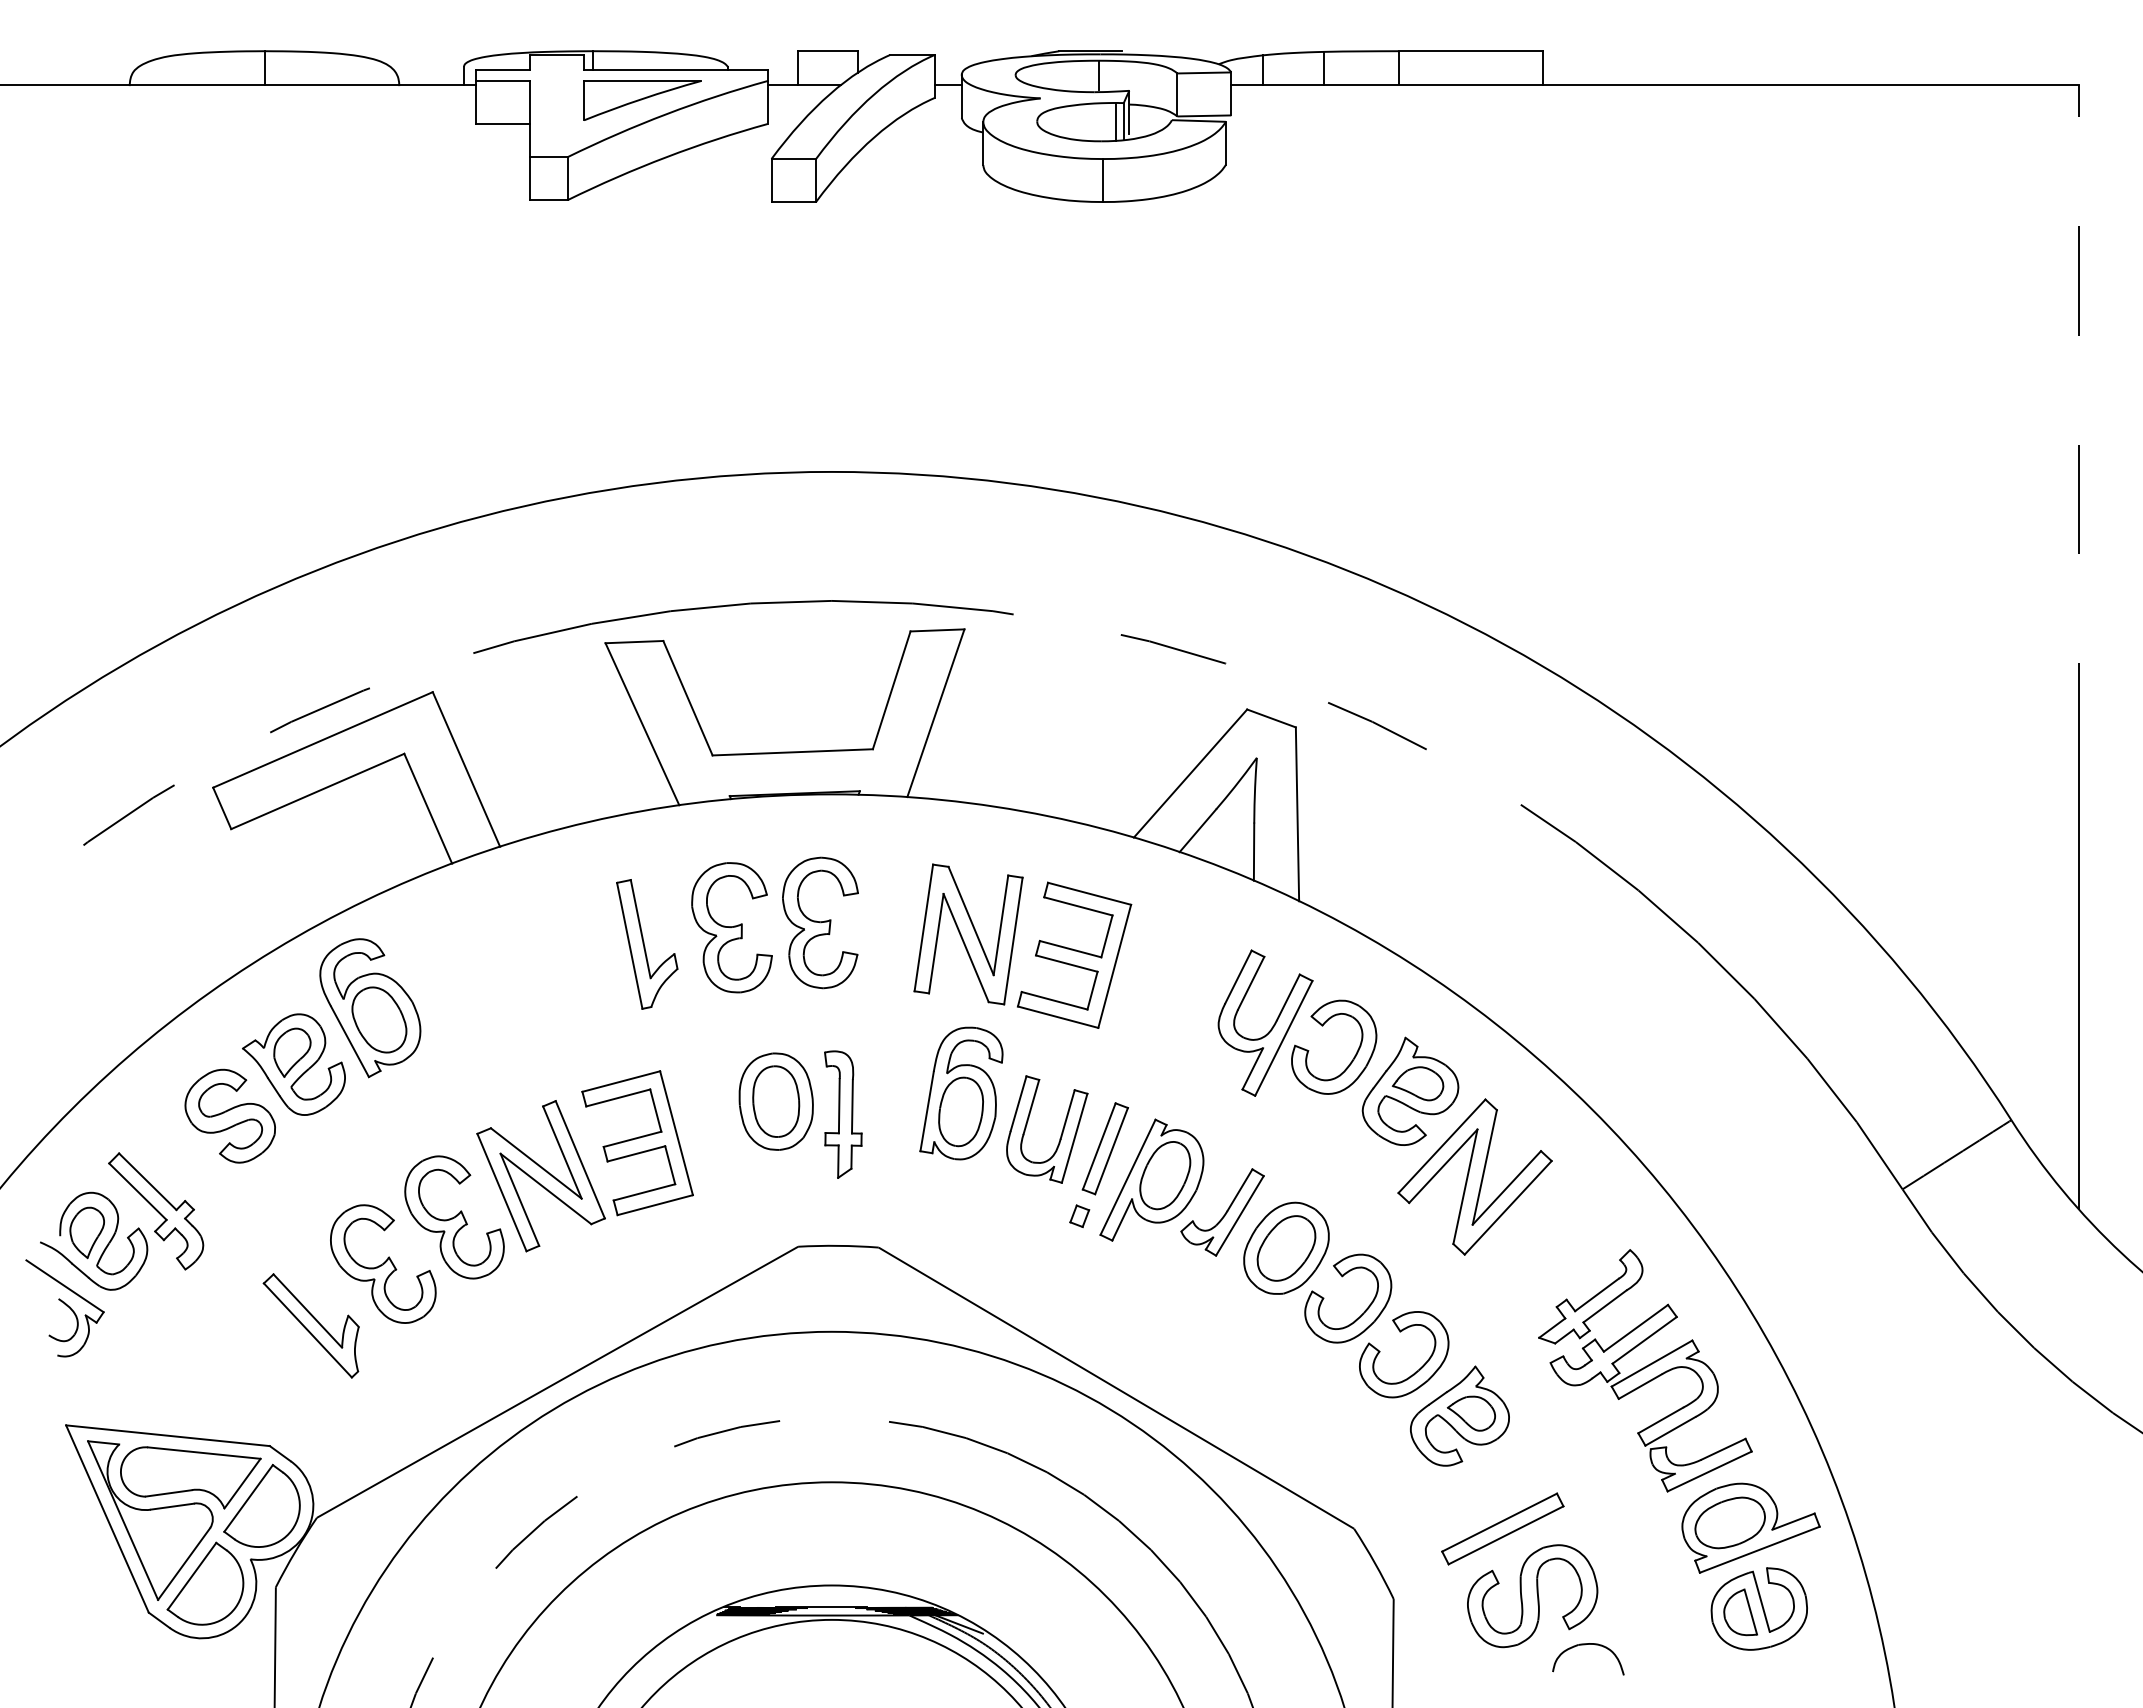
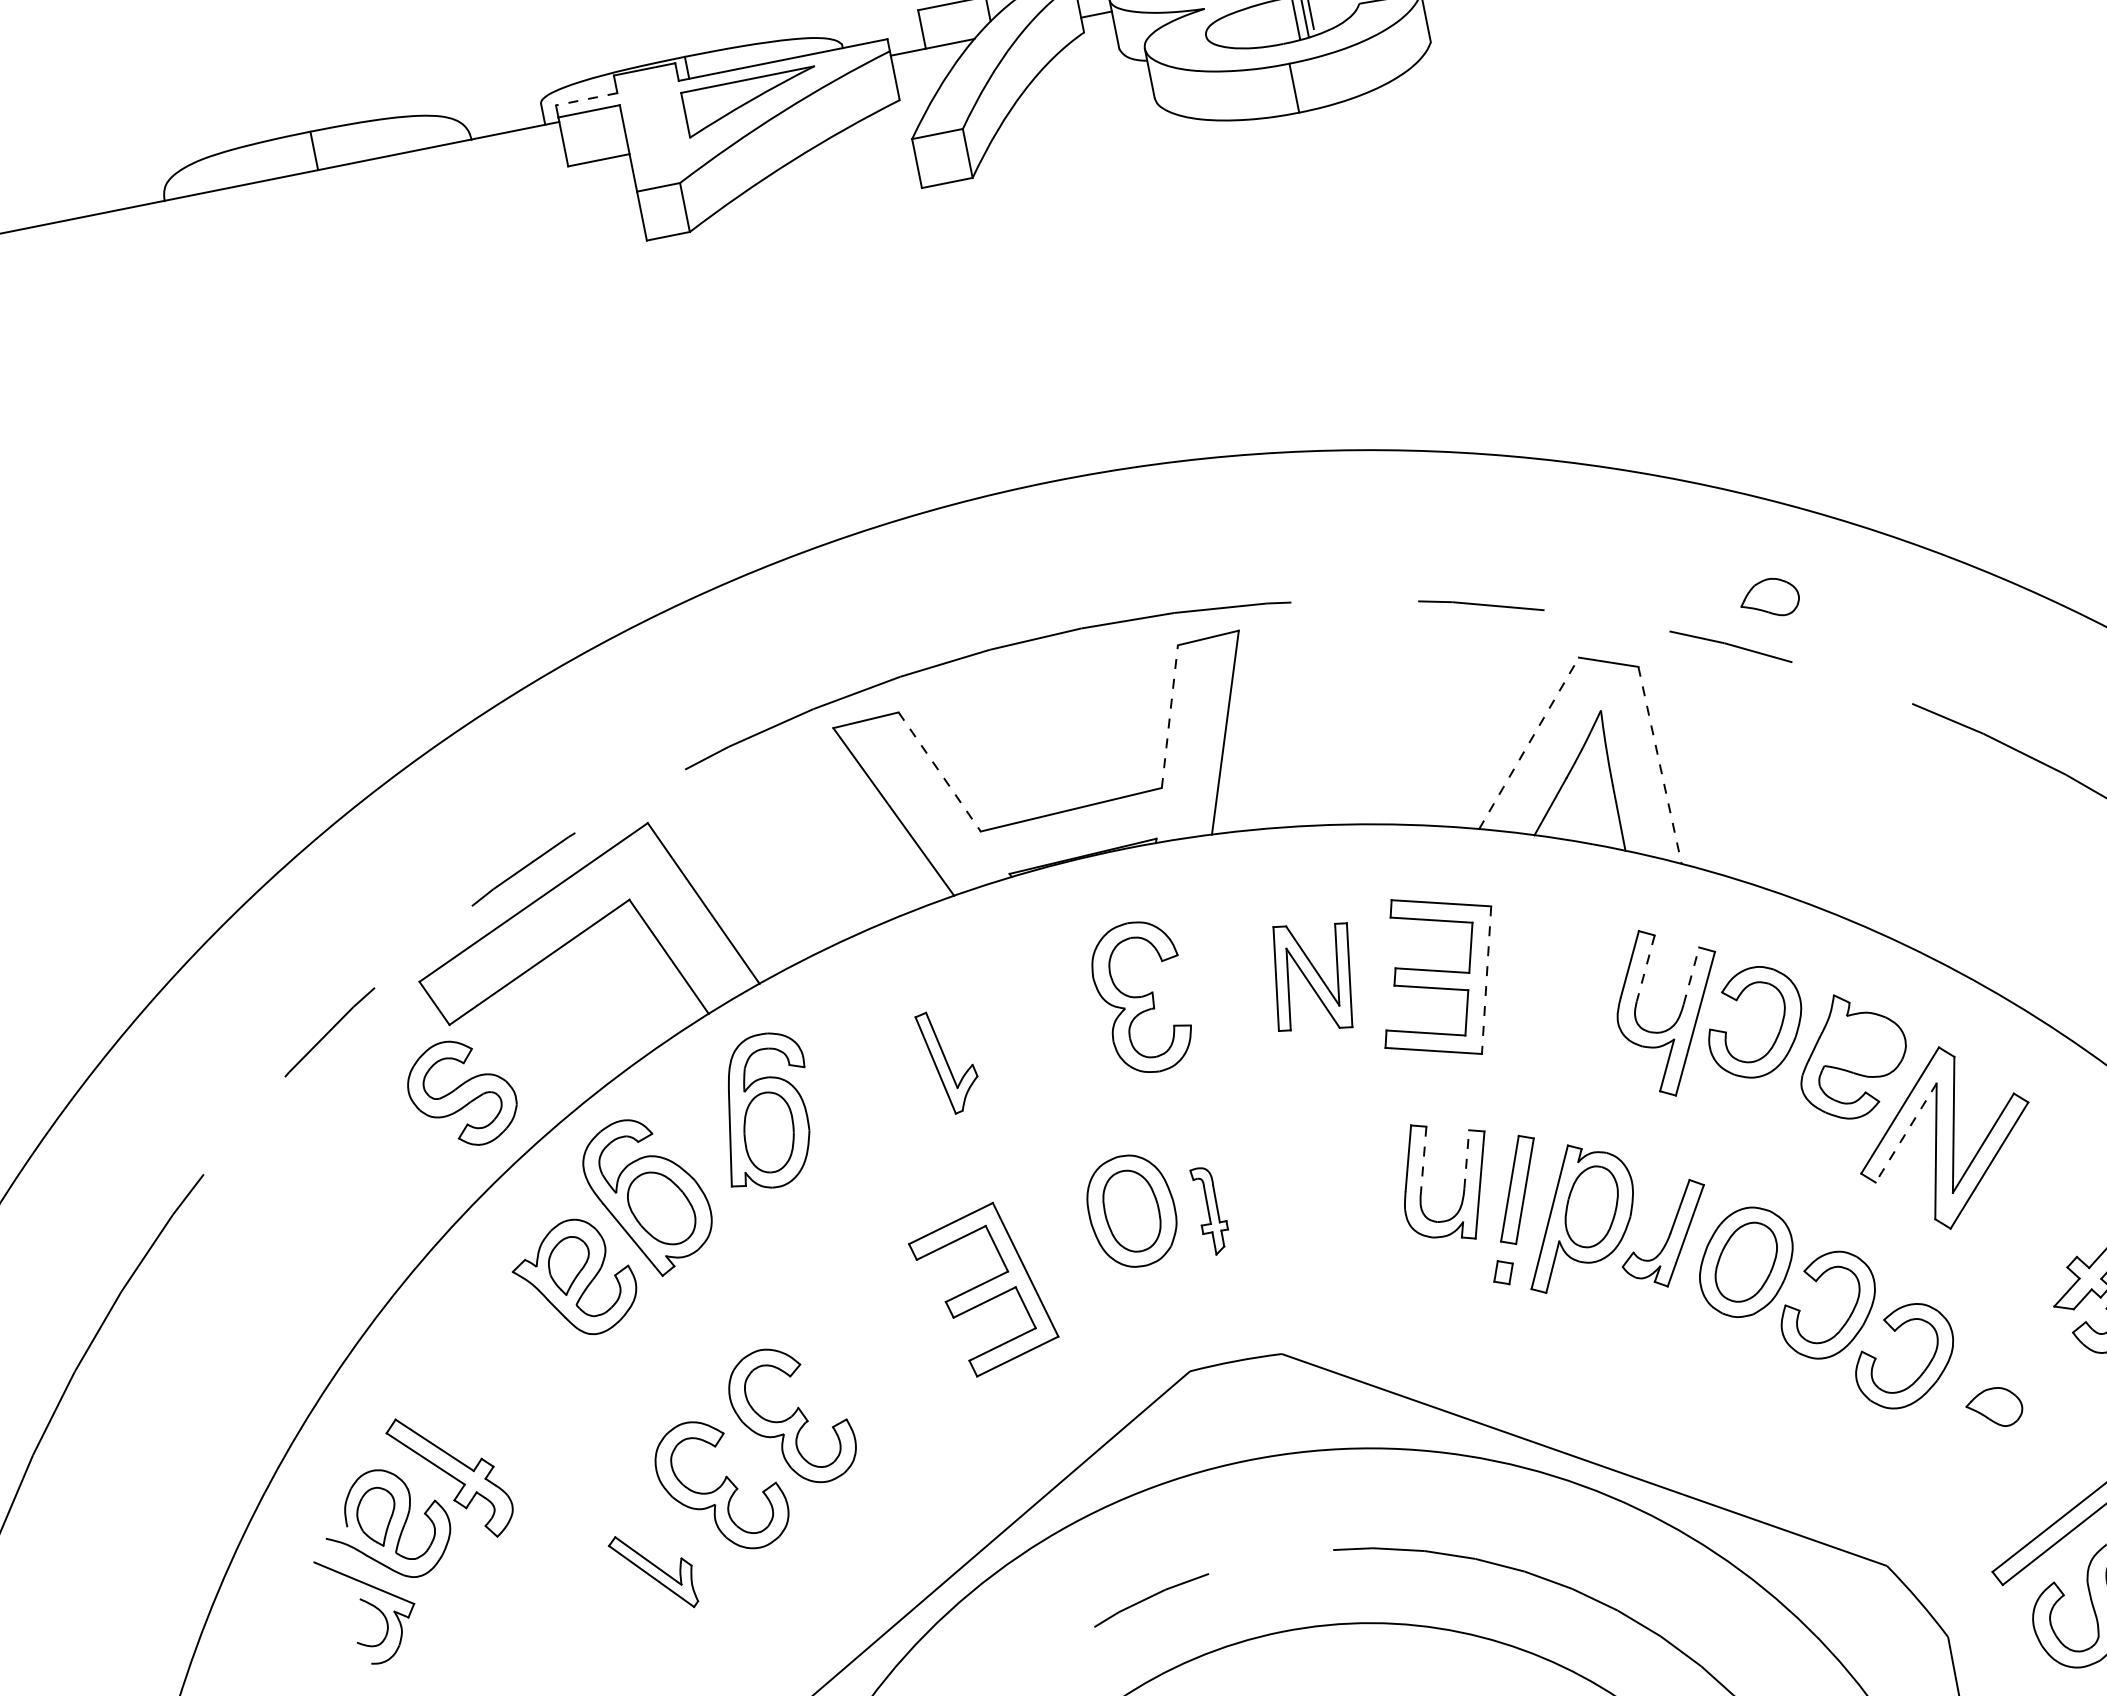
line: (503, 70) -> (586, 99), solid -> dashed
line: (891, 690) -> (1169, 716), solid -> dashed
line: (688, 698) -> (940, 772), solid -> dashed
line: (1190, 773) -> (1528, 743), solid -> dashed
line: (1297, 814) -> (1660, 765), solid -> dashed
part: (731, 927) -> (1041, 1023), removed
part: (968, 934) -> (1312, 977), size x0.7
part: (647, 944) -> (949, 1061), size x0.7
line: (1114, 966) -> (1486, 980), solid -> dashed
line: (1250, 983) -> (1645, 968), solid -> dashed
line: (1288, 996) -> (1691, 974), solid -> dashed
part: (1417, 1083) -> (1768, 598), moved
part: (961, 1093) -> (765, 1111), moved
line: (1031, 1107) -> (1423, 1159), solid -> dashed
part: (843, 1114) -> (1211, 1210), size x0.6
line: (1067, 1114) -> (1466, 1159), solid -> dashed
part: (229, 1115) -> (461, 1092), moved
line: (1442, 1166) -> (1905, 1133), solid -> dashed
part: (540, 1176) -> (880, 1350), removed
part: (310, 1325) -> (652, 1572), size x0.7
part: (1459, 1415) -> (1981, 1413), removed

